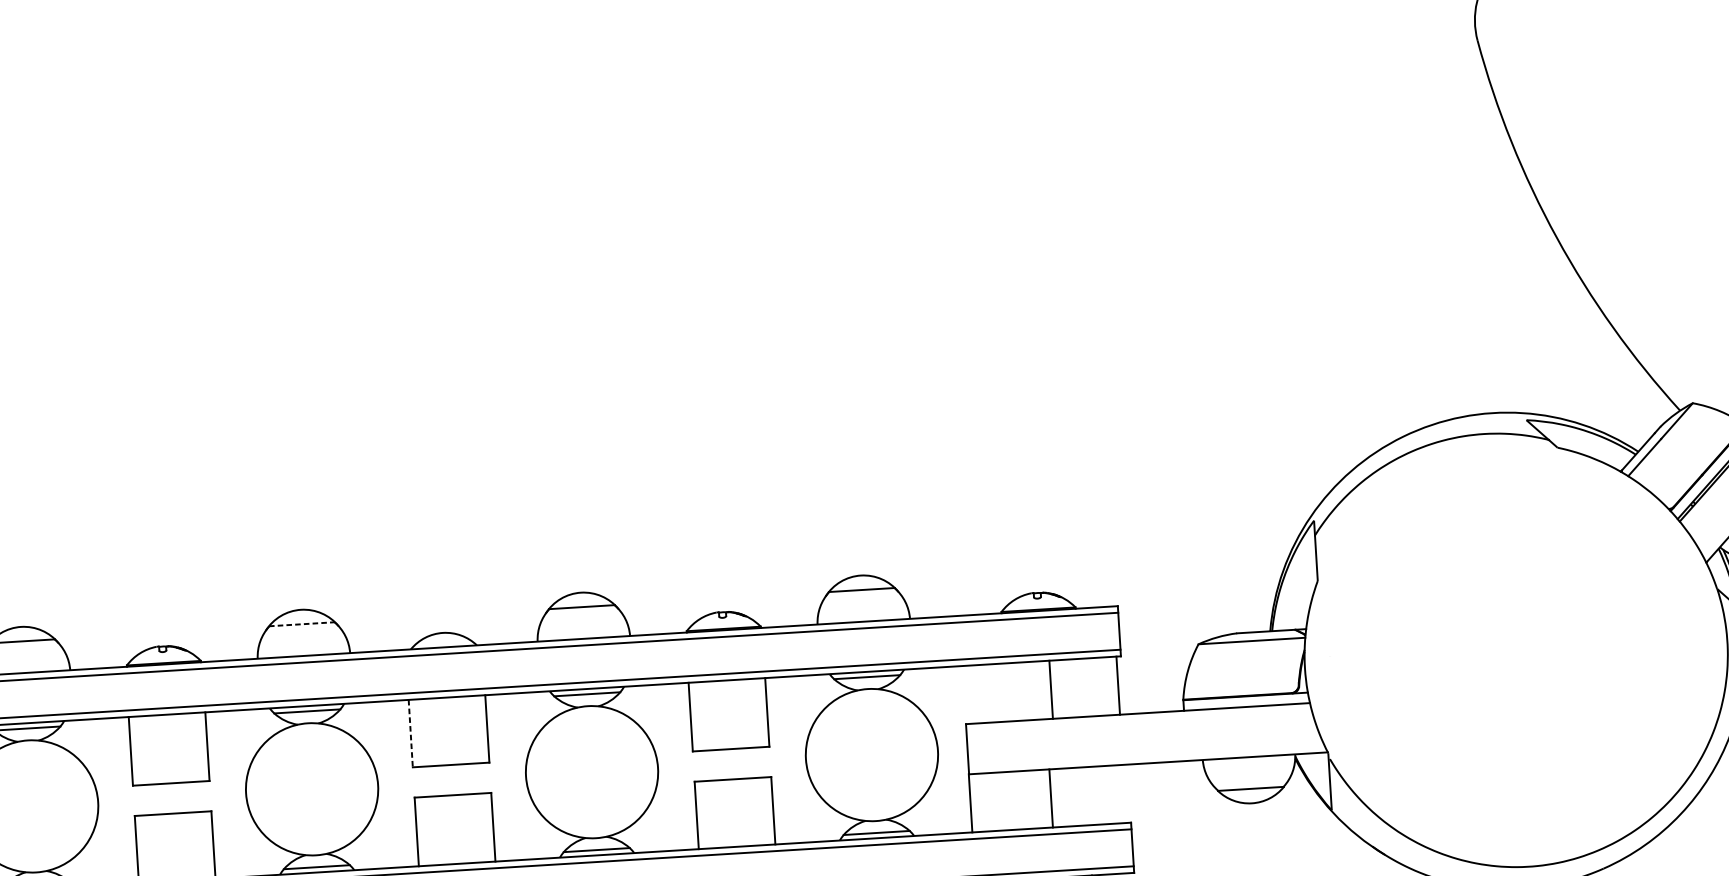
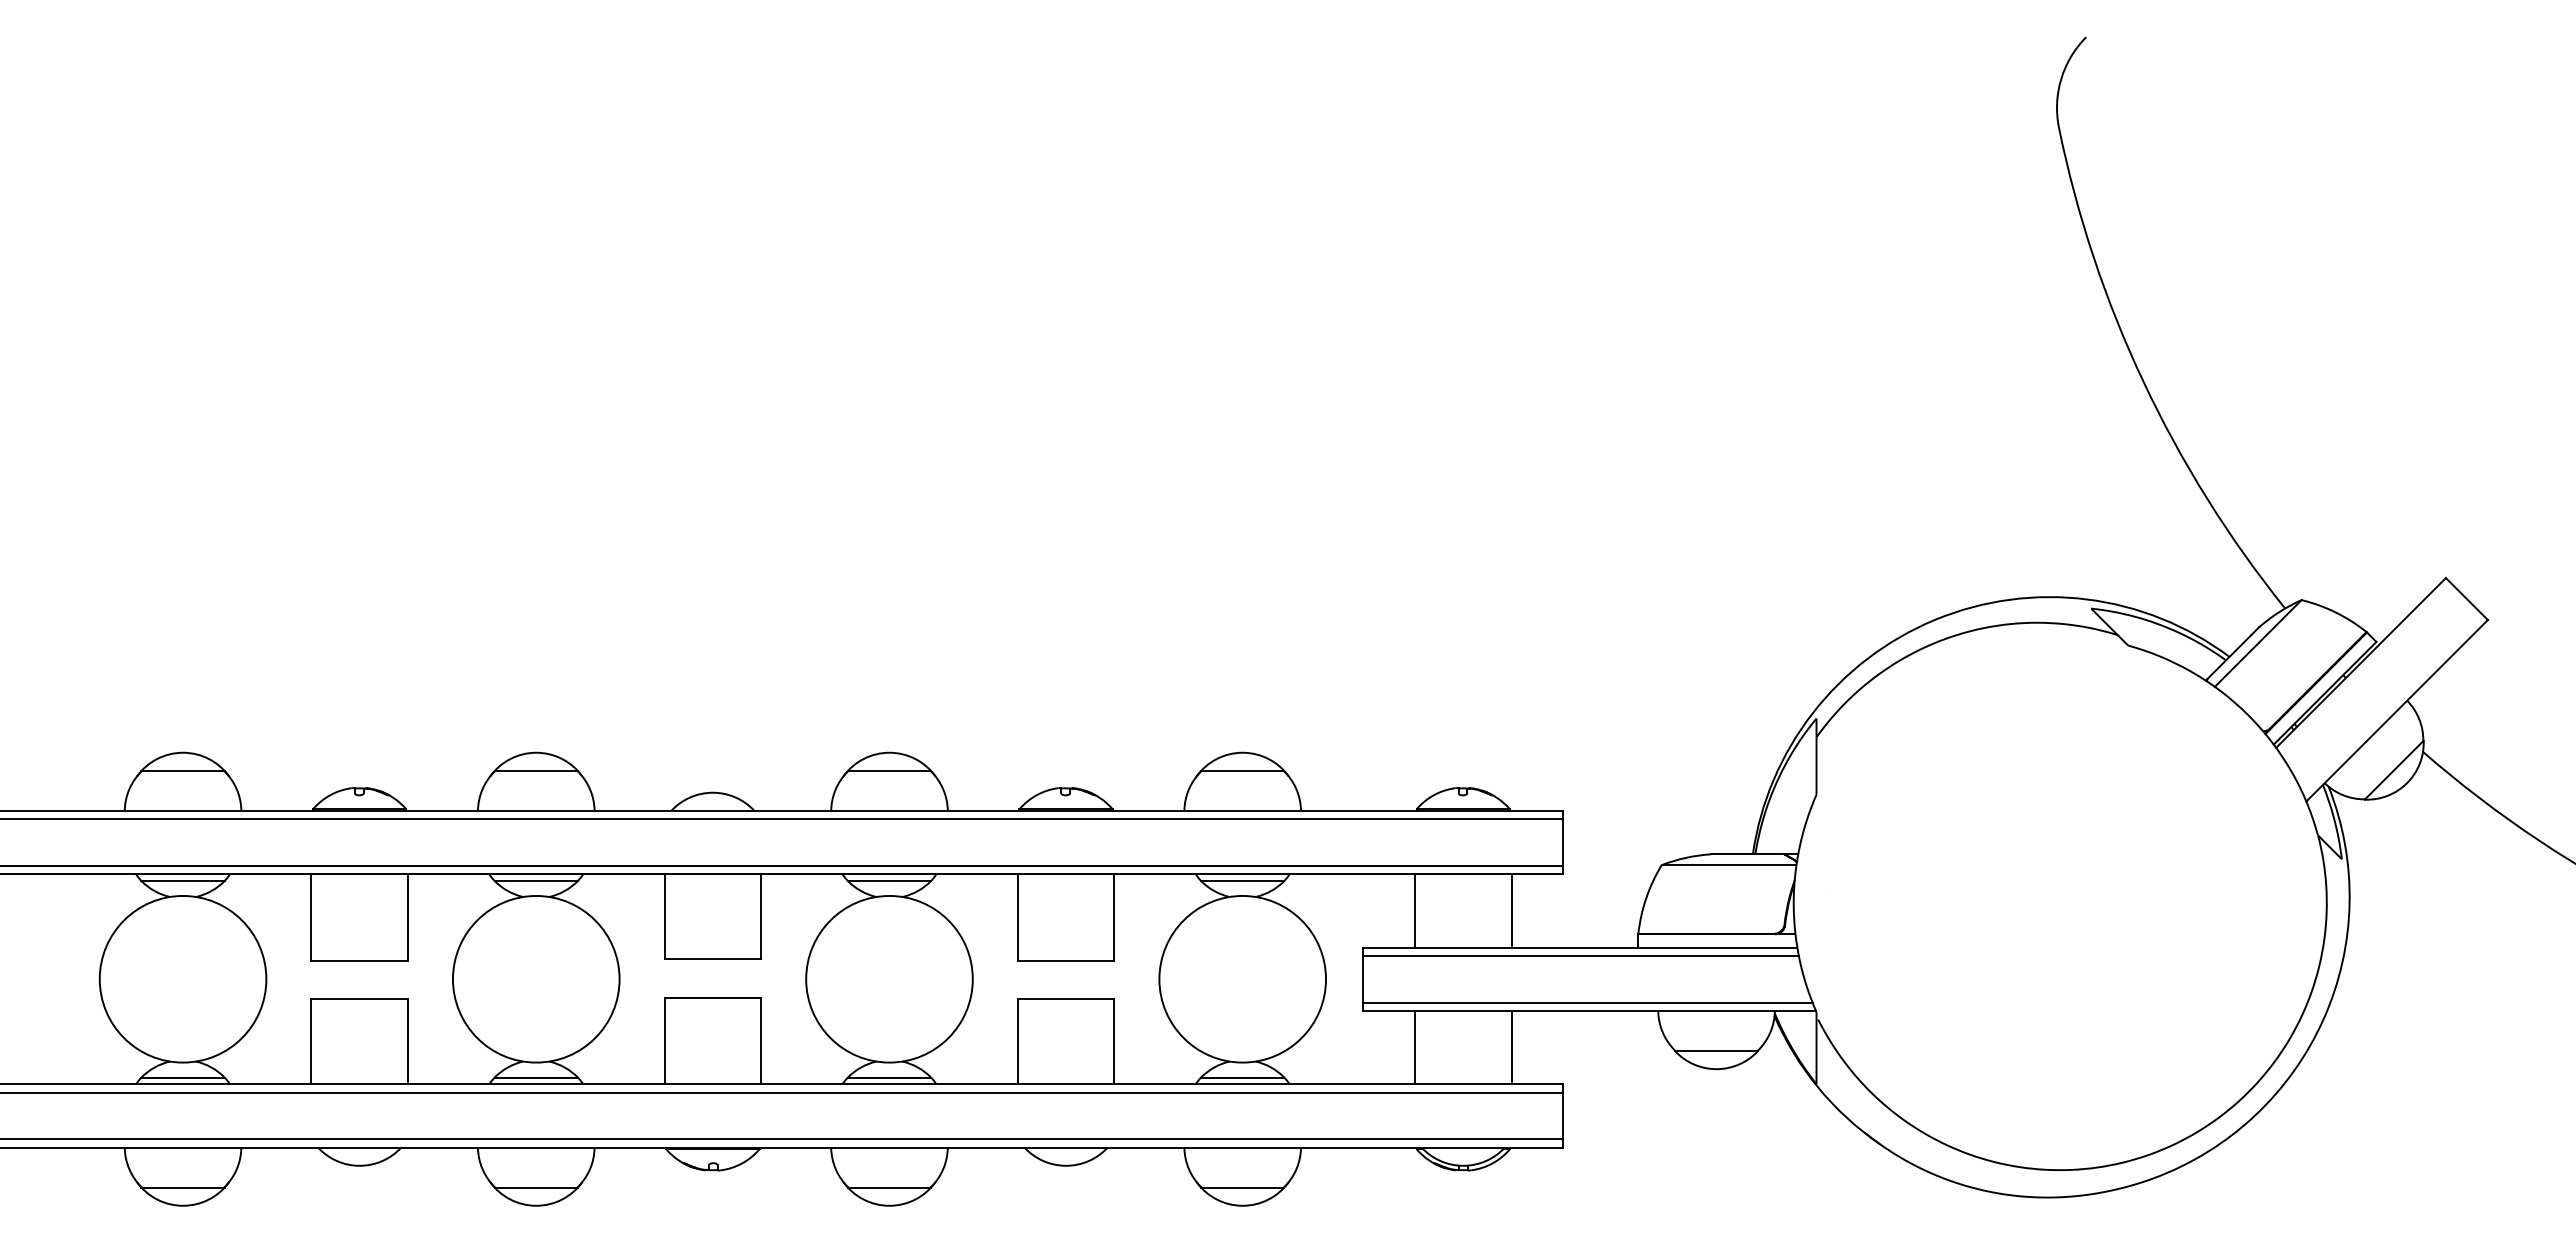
line: (302, 624) -> (536, 771), dashed -> solid
line: (1118, 685) -> (1511, 910), moved
line: (1050, 689) -> (1414, 910), moved
line: (1138, 719) -> (1580, 955), added
line: (410, 733) -> (664, 916), dashed -> solid
line: (1146, 756) -> (1587, 1002), added
line: (1051, 798) -> (1511, 1047), moved
line: (970, 803) -> (1414, 1047), moved

